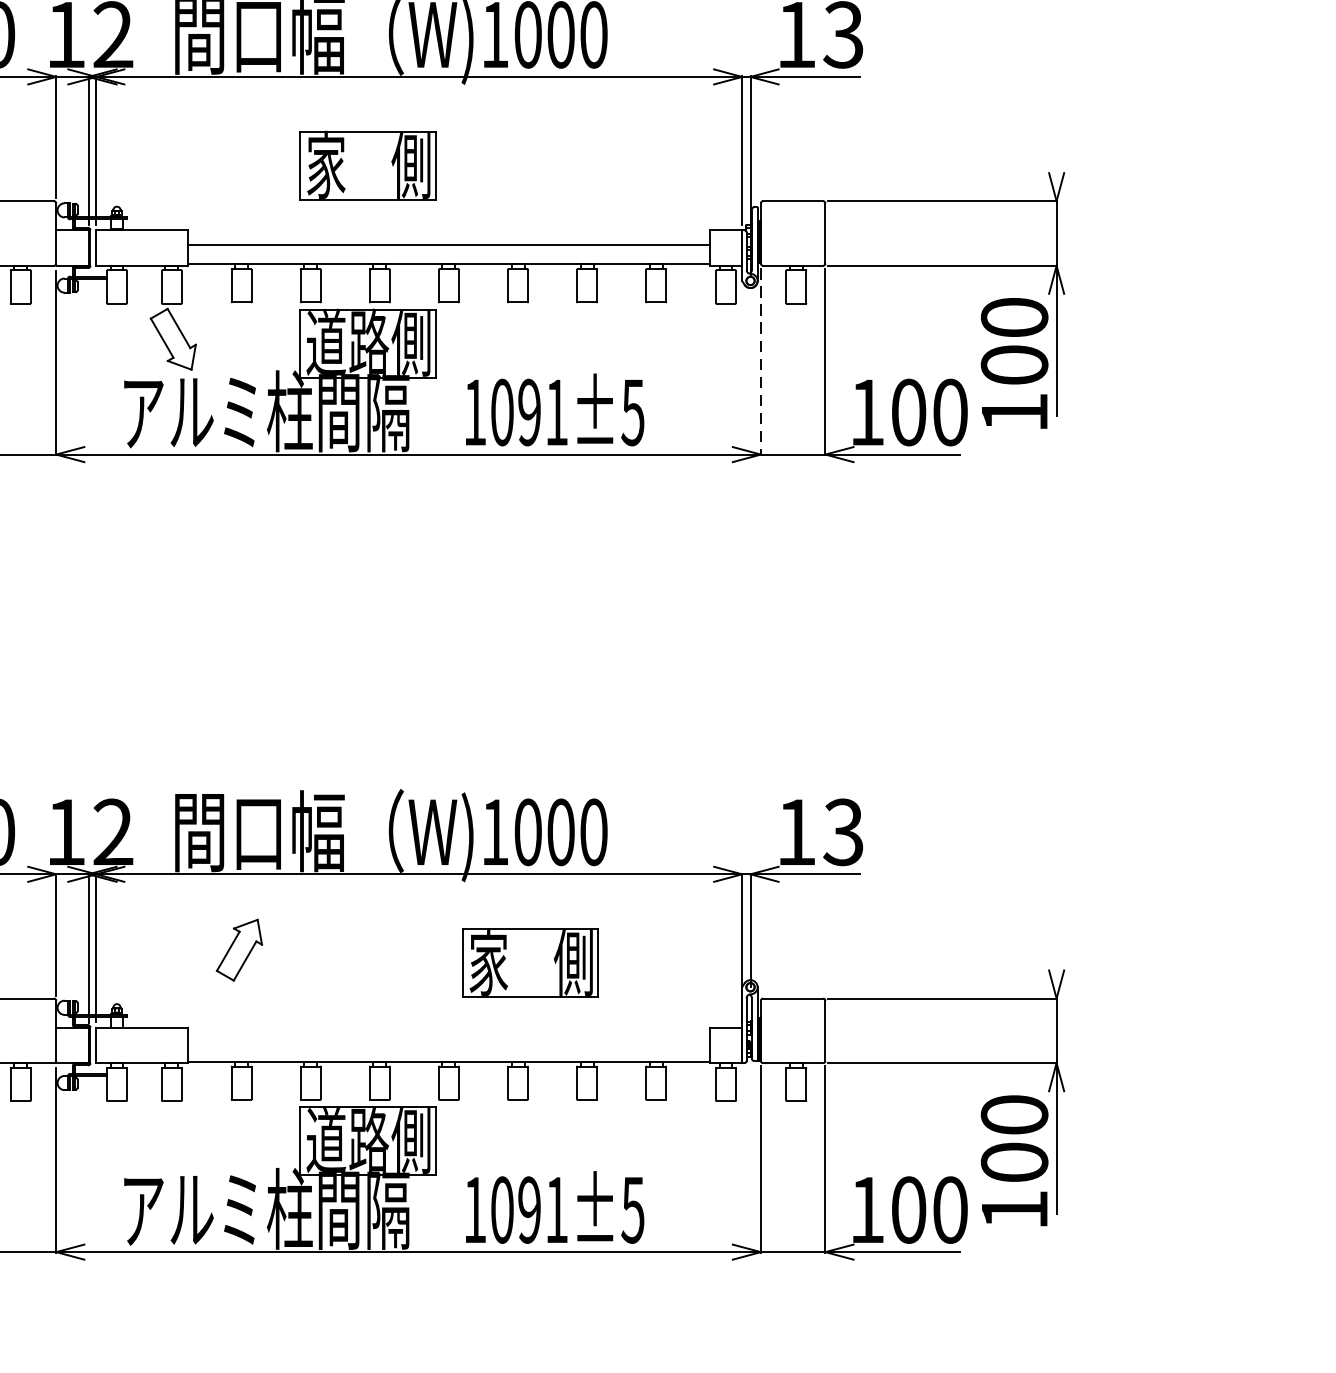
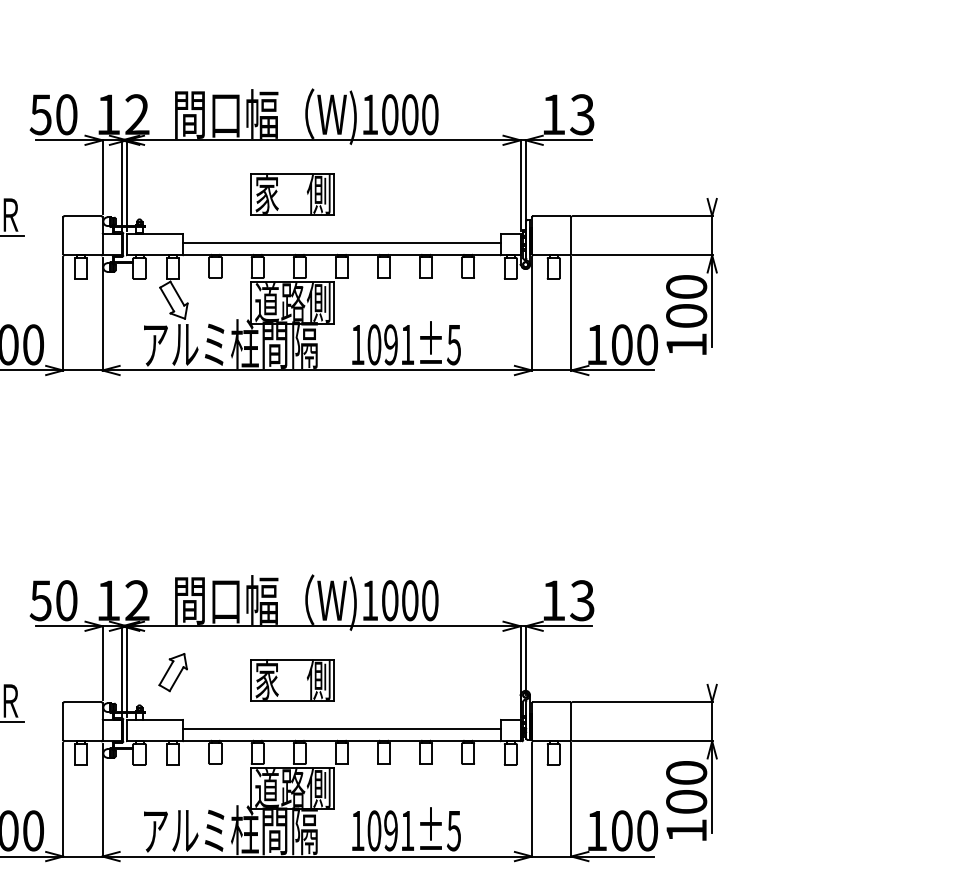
line: (760, 361) -> (531, 313), dashed -> solid
part: (238, 950) -> (172, 672), moved
part: (530, 963) -> (292, 680), moved
line: (448, 1042) -> (341, 728), added

